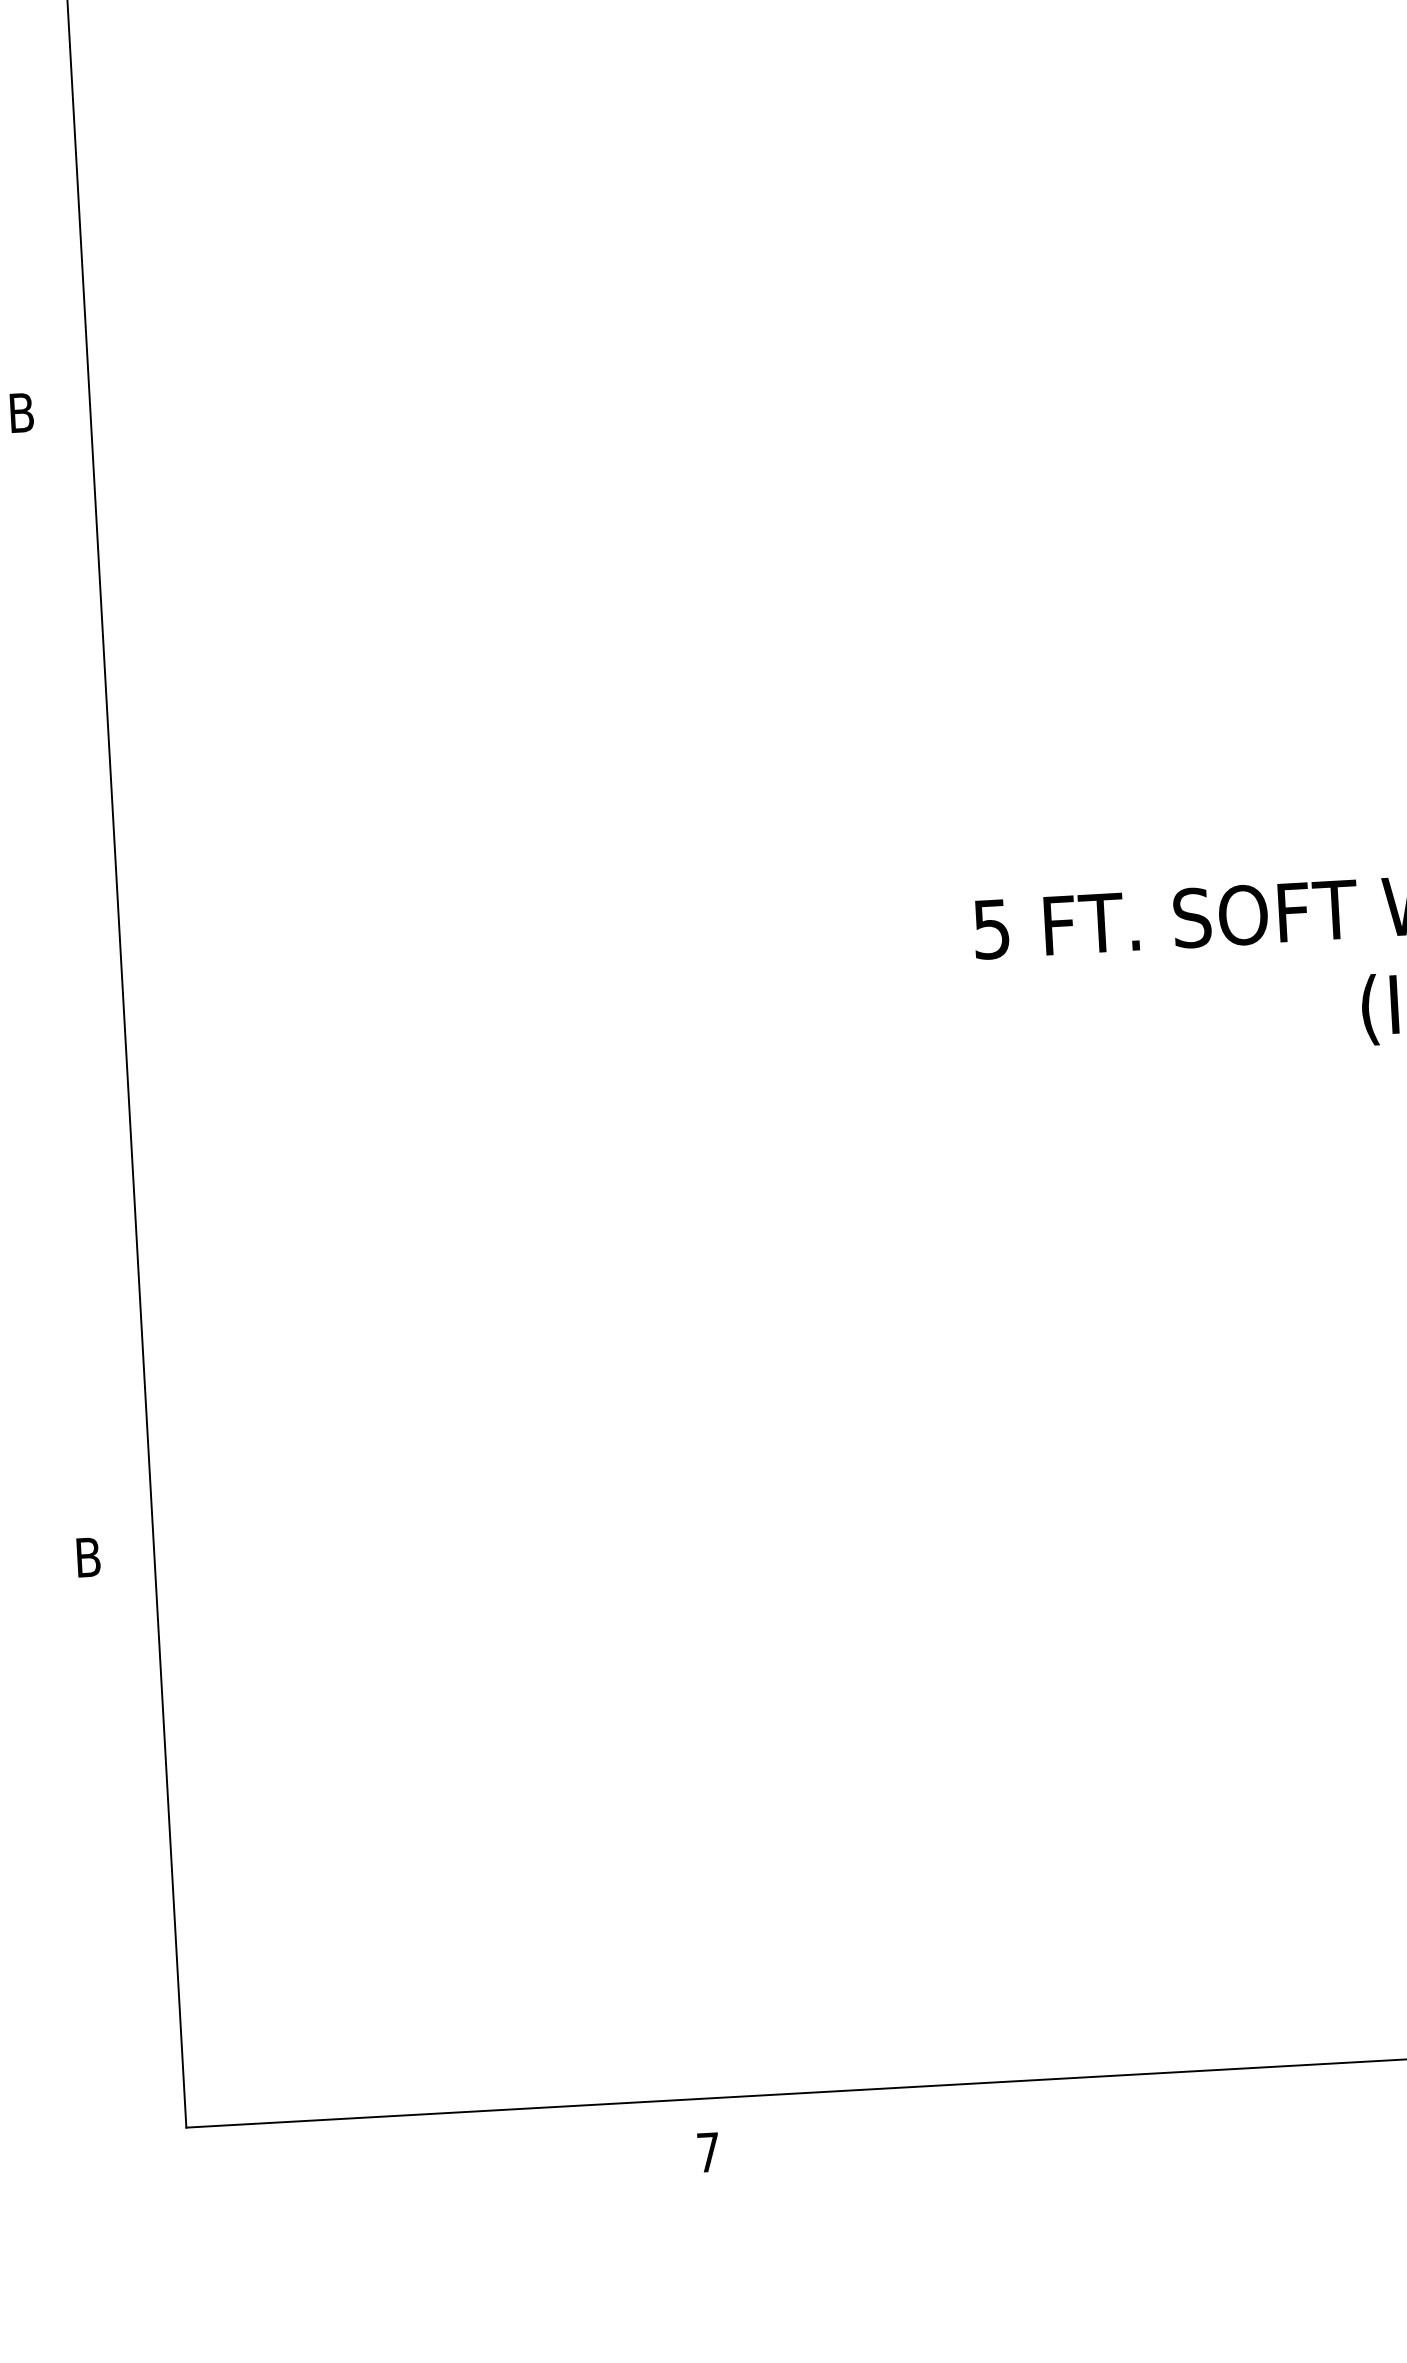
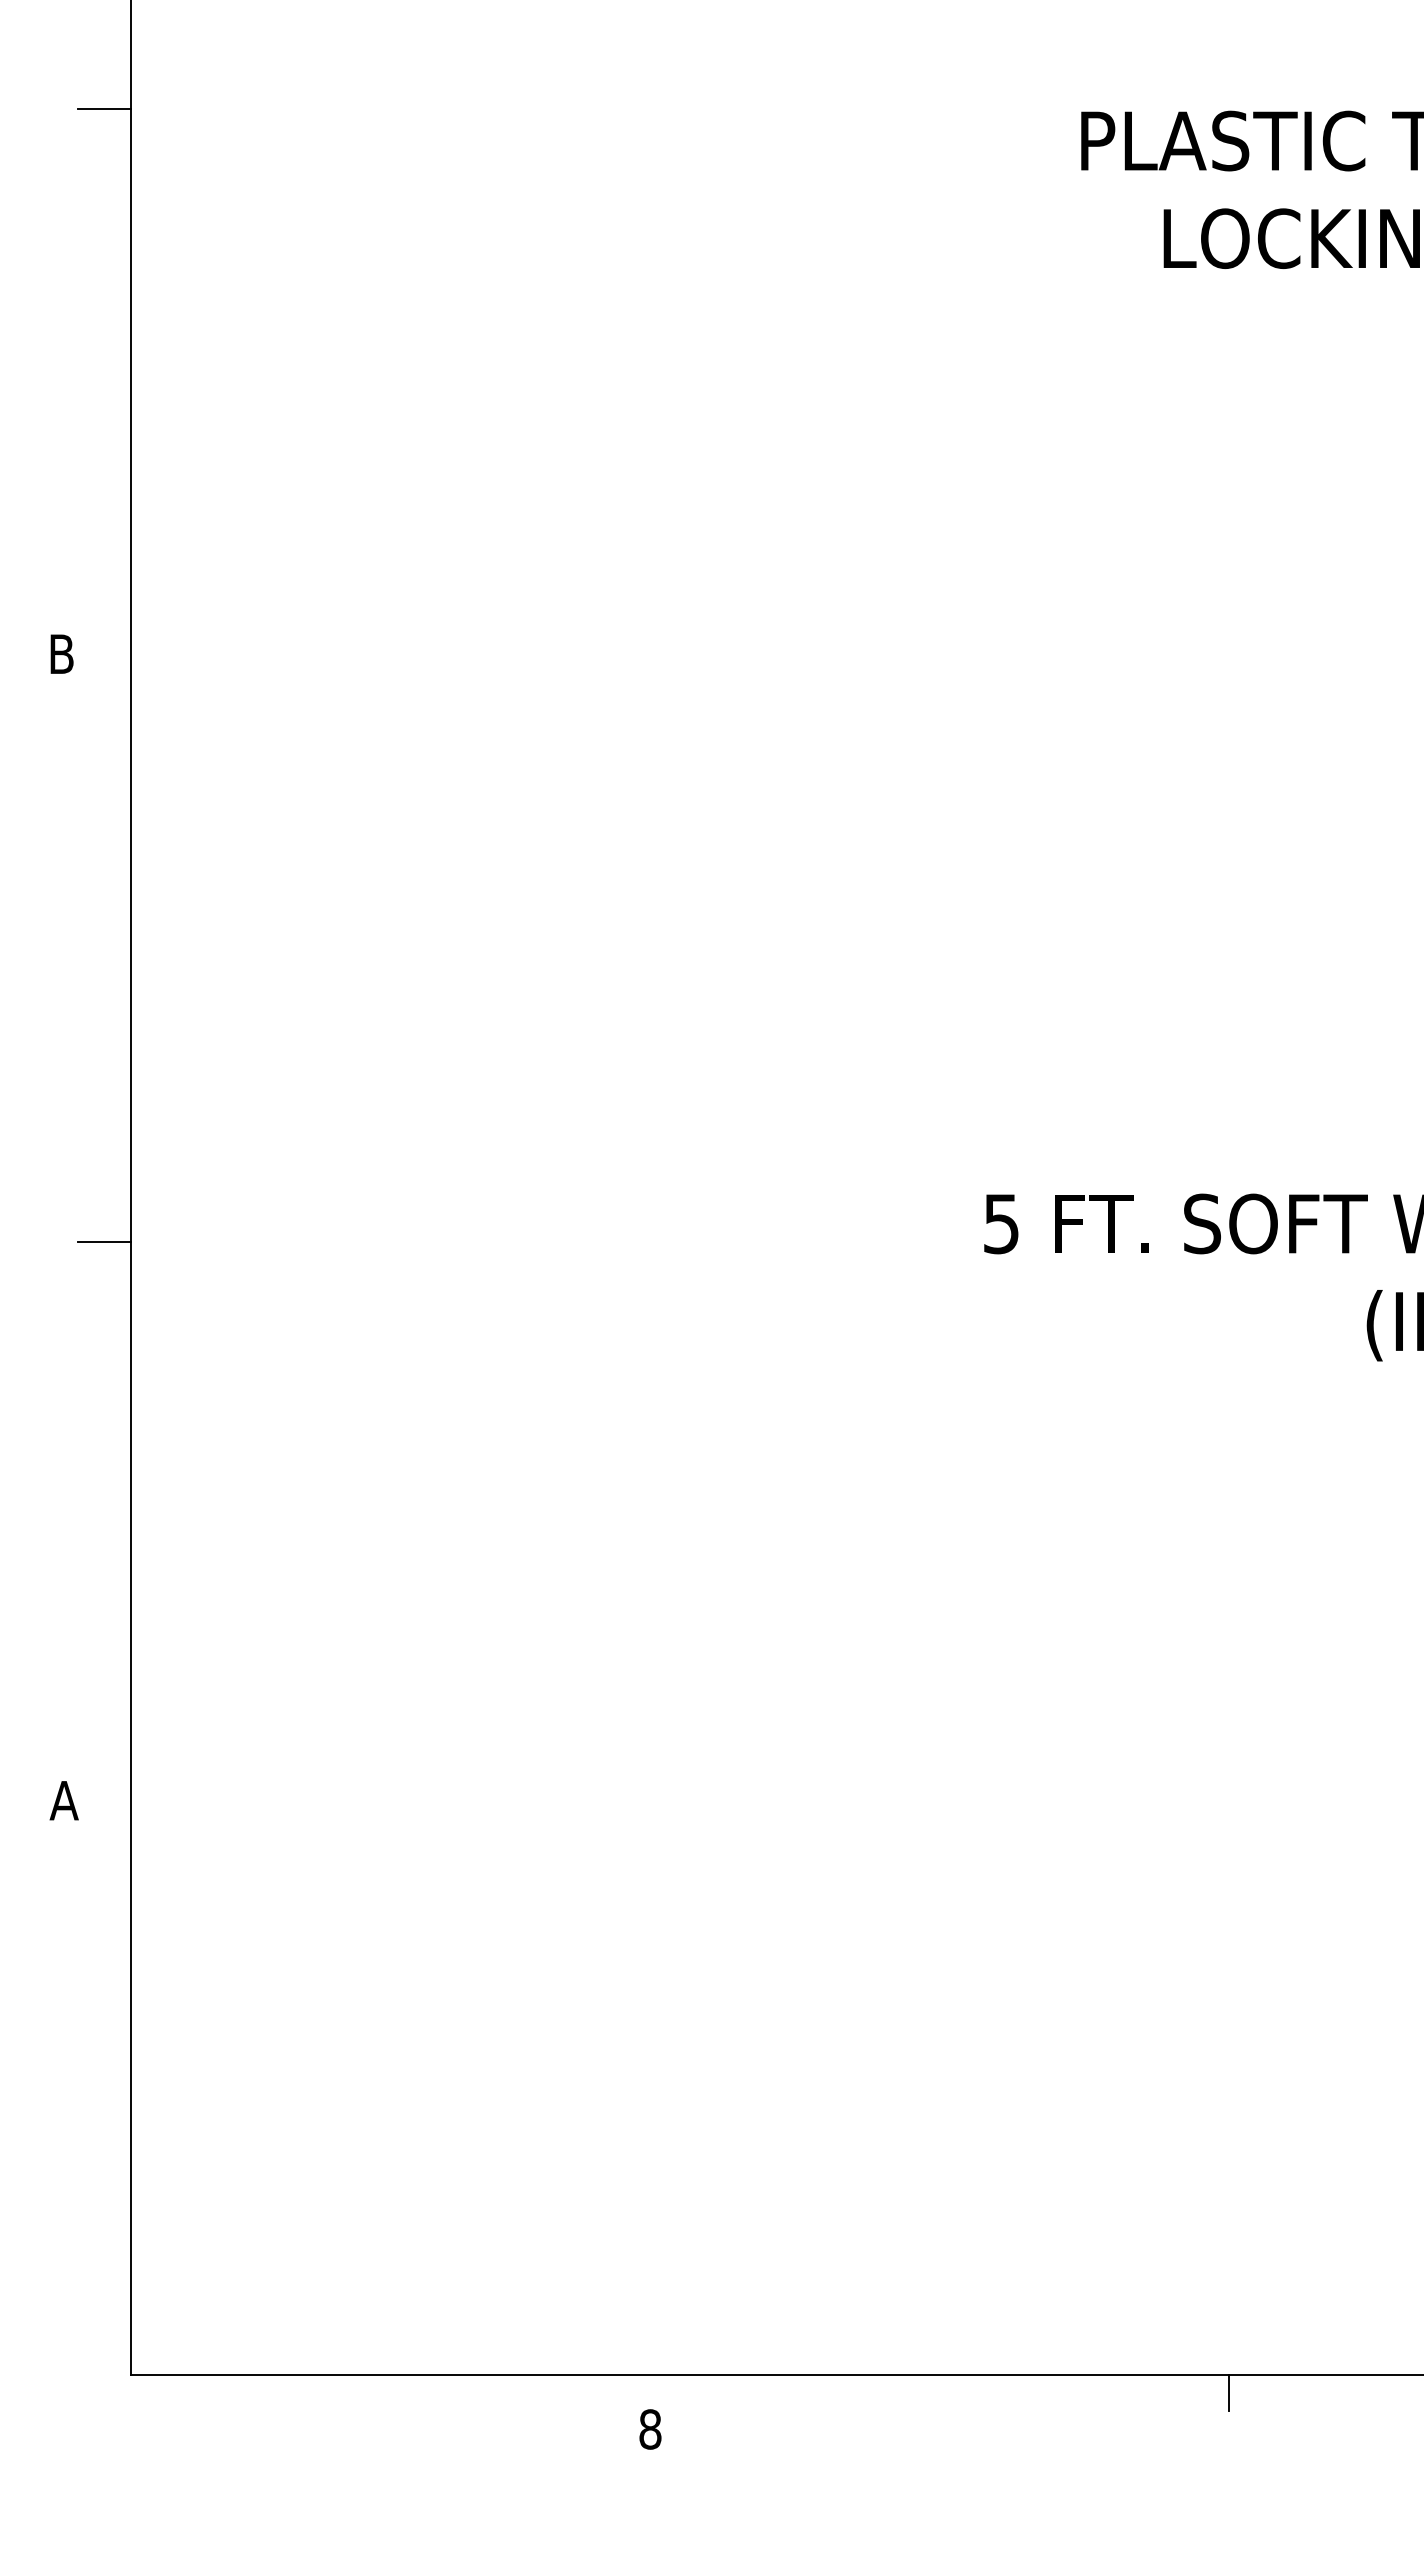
line: (97, 997) -> (104, 1242), added
text: (87, 1557) -> (63, 1800), B -> A
line: (1283, 2083) -> (1228, 2392), added
text: (708, 2152) -> (650, 2429), 7 -> 8

